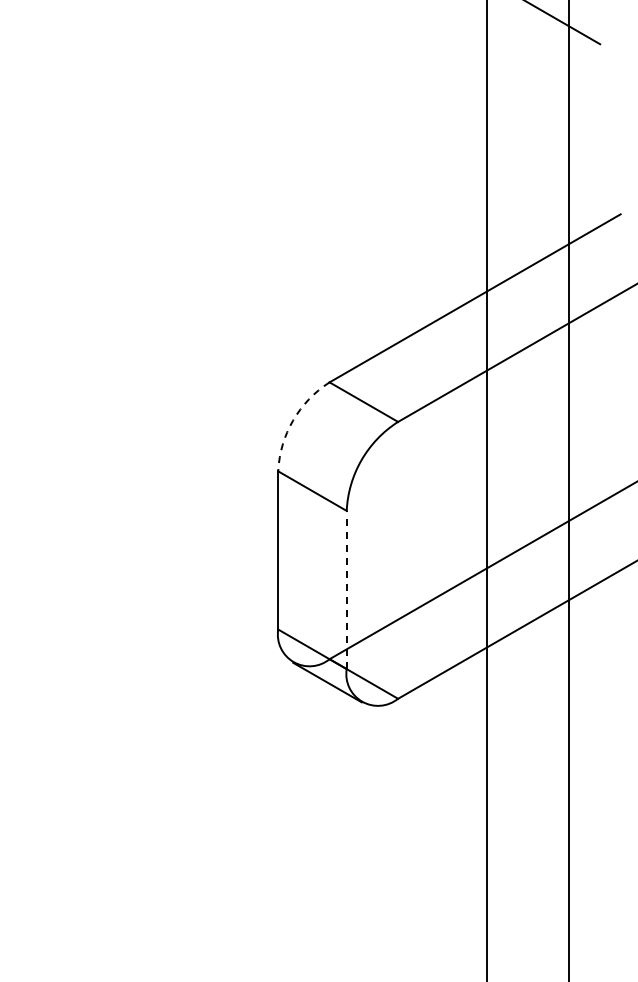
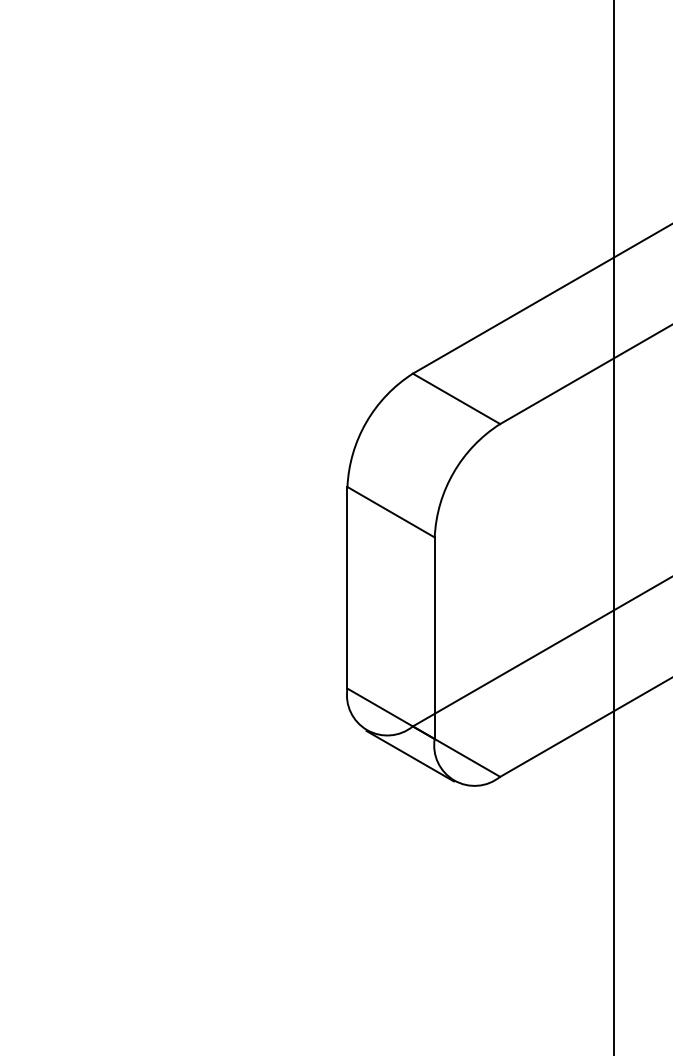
arc: (293, 420) -> (366, 422), dashed -> solid
line: (346, 589) -> (434, 637), dashed -> solid

